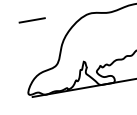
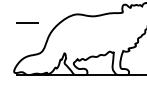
line: (31, 20) -> (27, 22), moved

